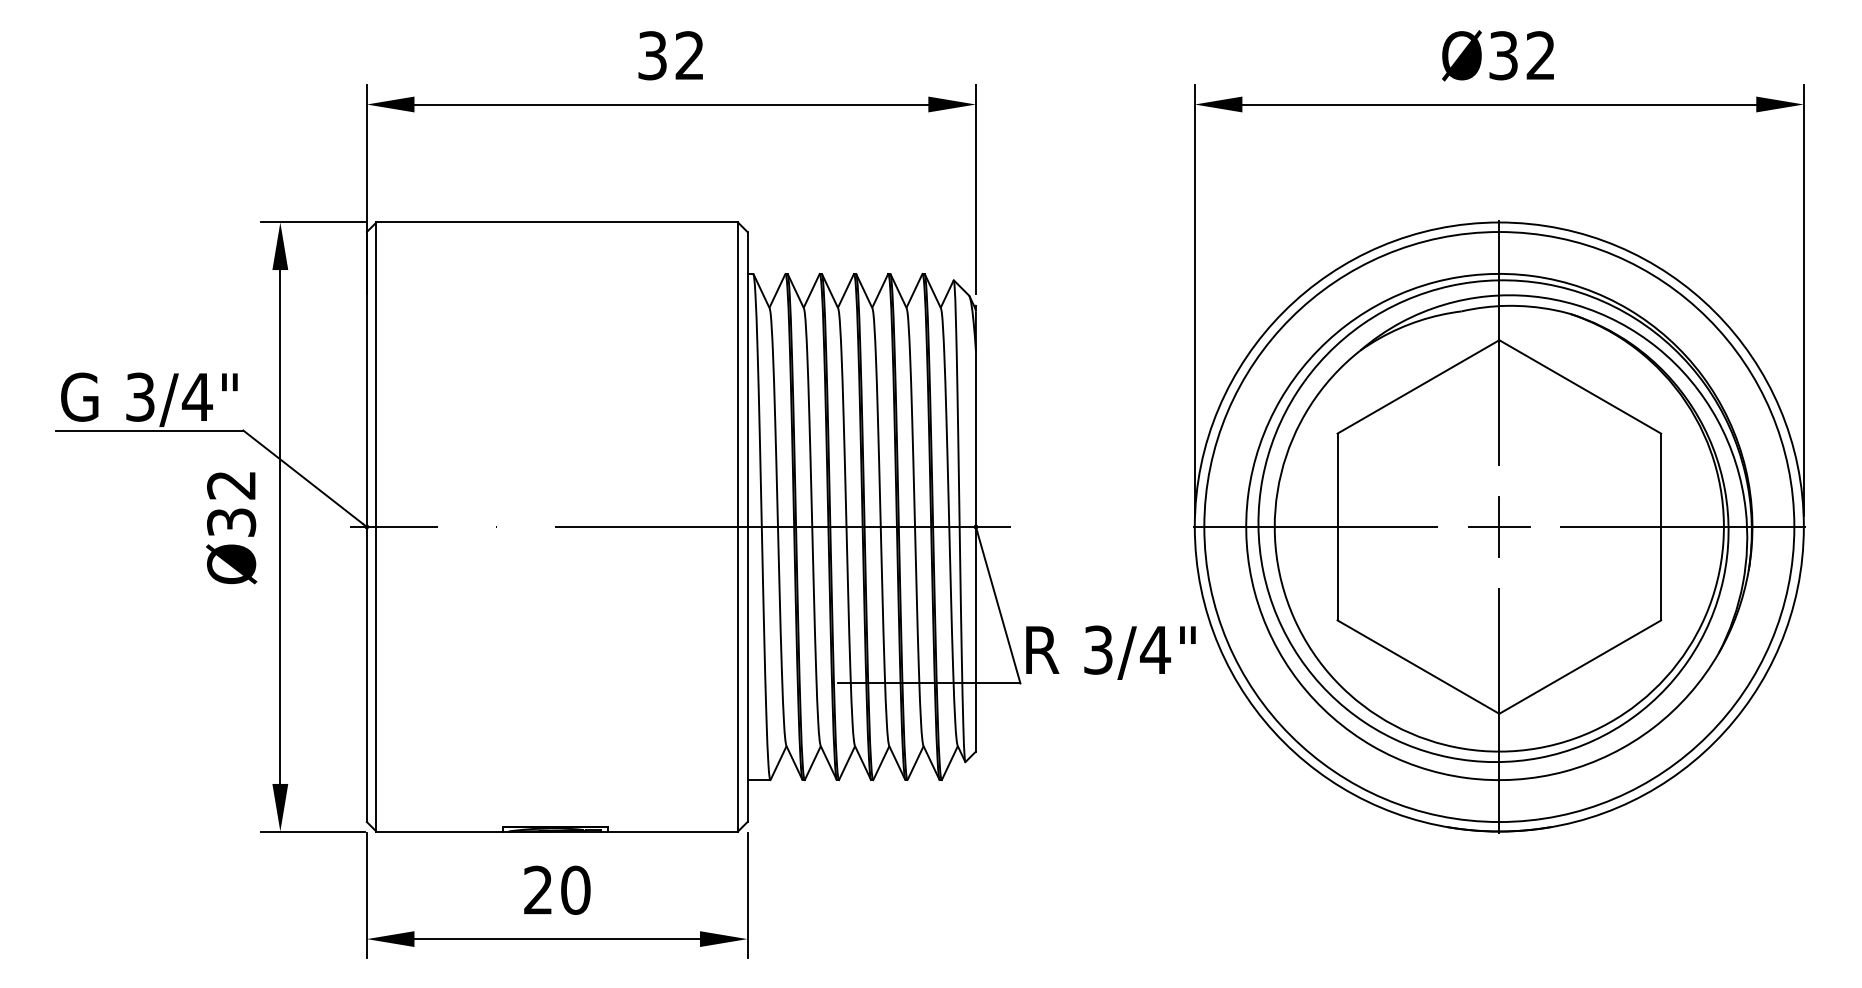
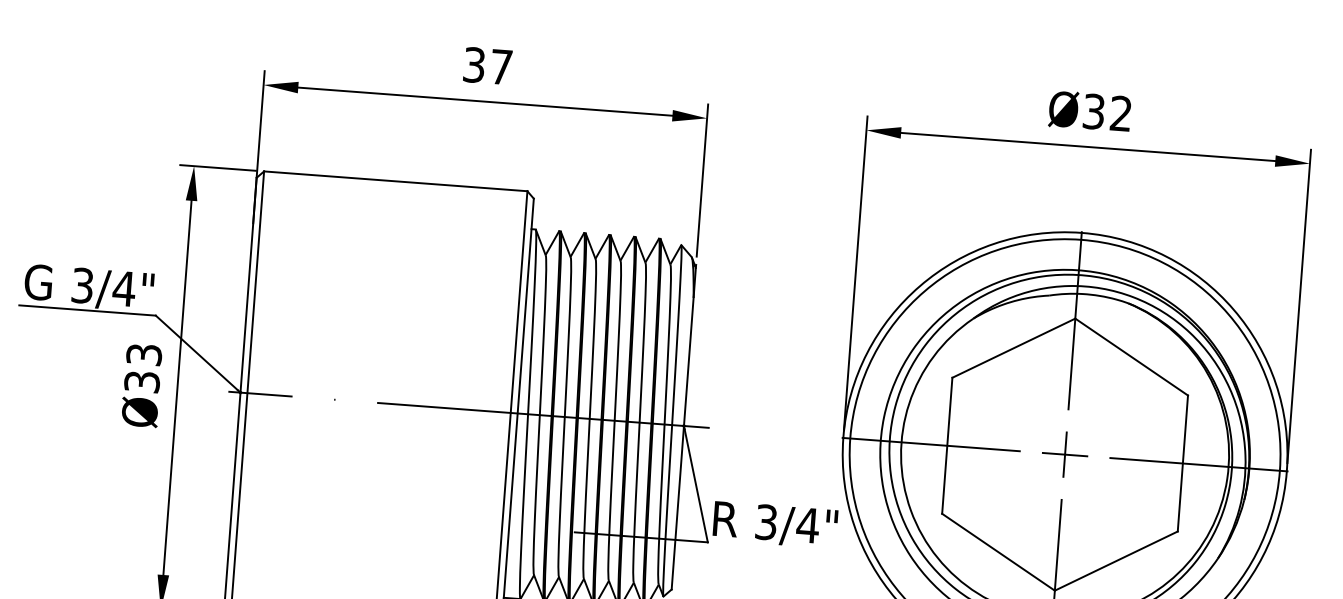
text: (689, 55) -> (501, 66), 32 -> 37
text: (231, 485) -> (144, 355), Ø32 -> Ø33

